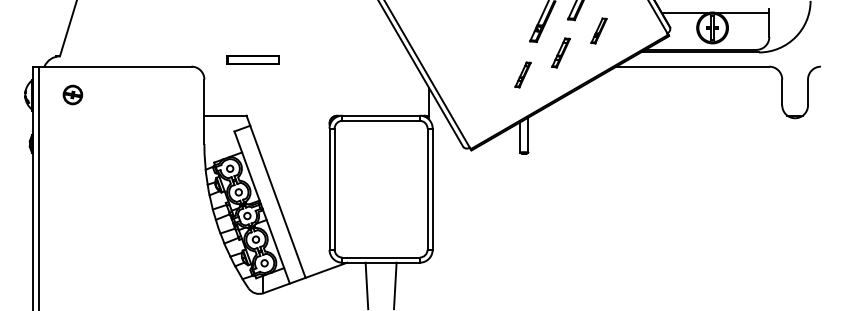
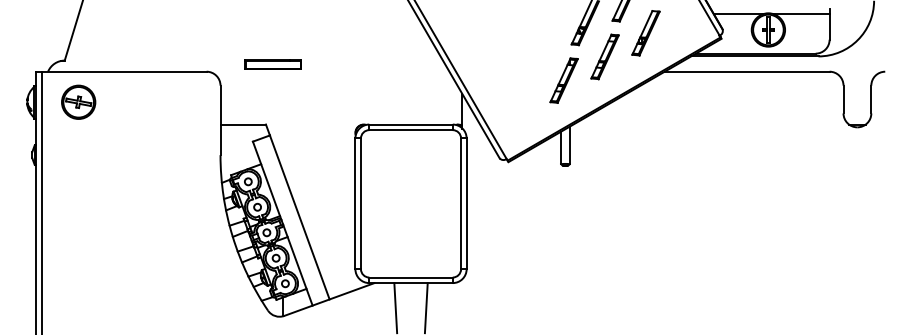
part: (598, 30) -> (645, 32), size x1.67
part: (560, 52) -> (604, 56), size x1.43
part: (522, 74) -> (563, 80), size x1.67
part: (72, 94) -> (78, 101), size x1.67

